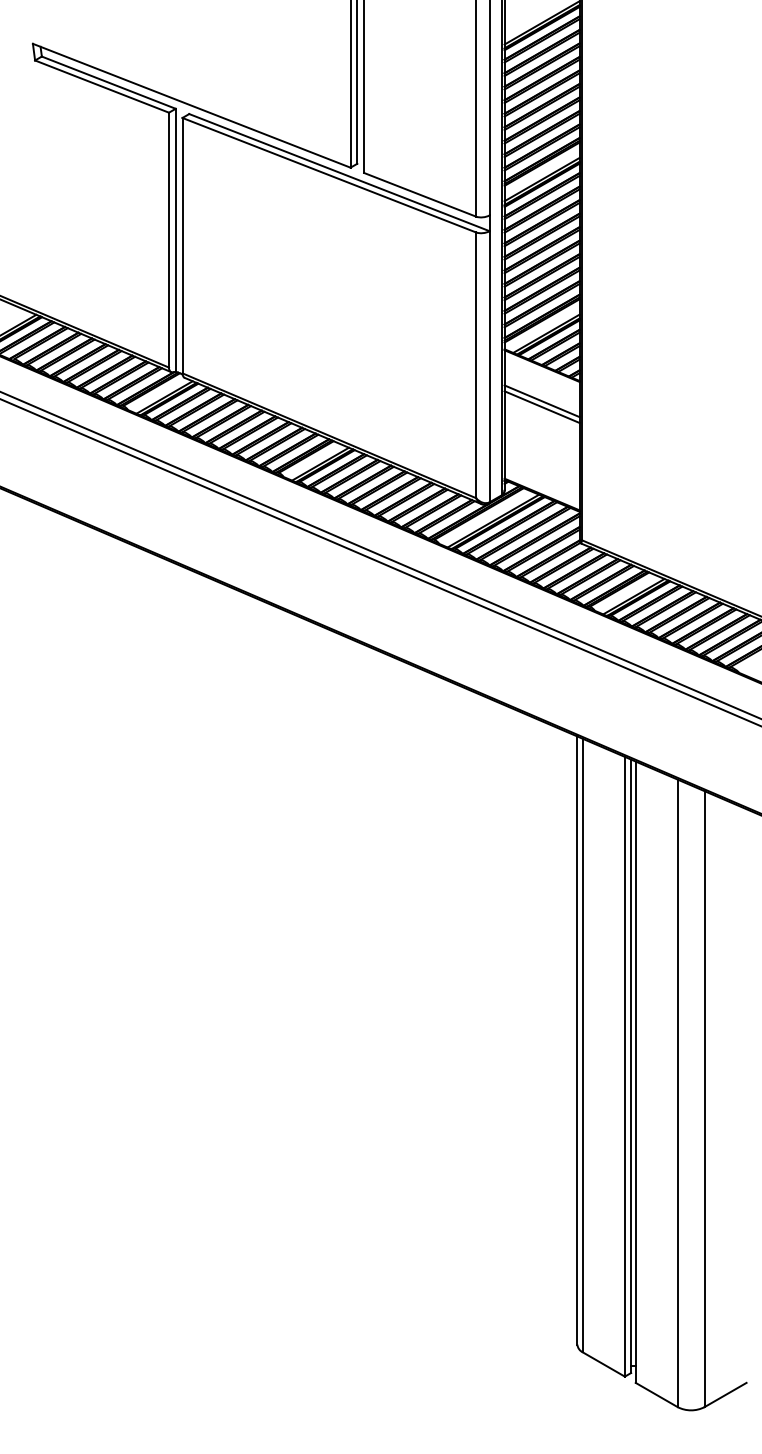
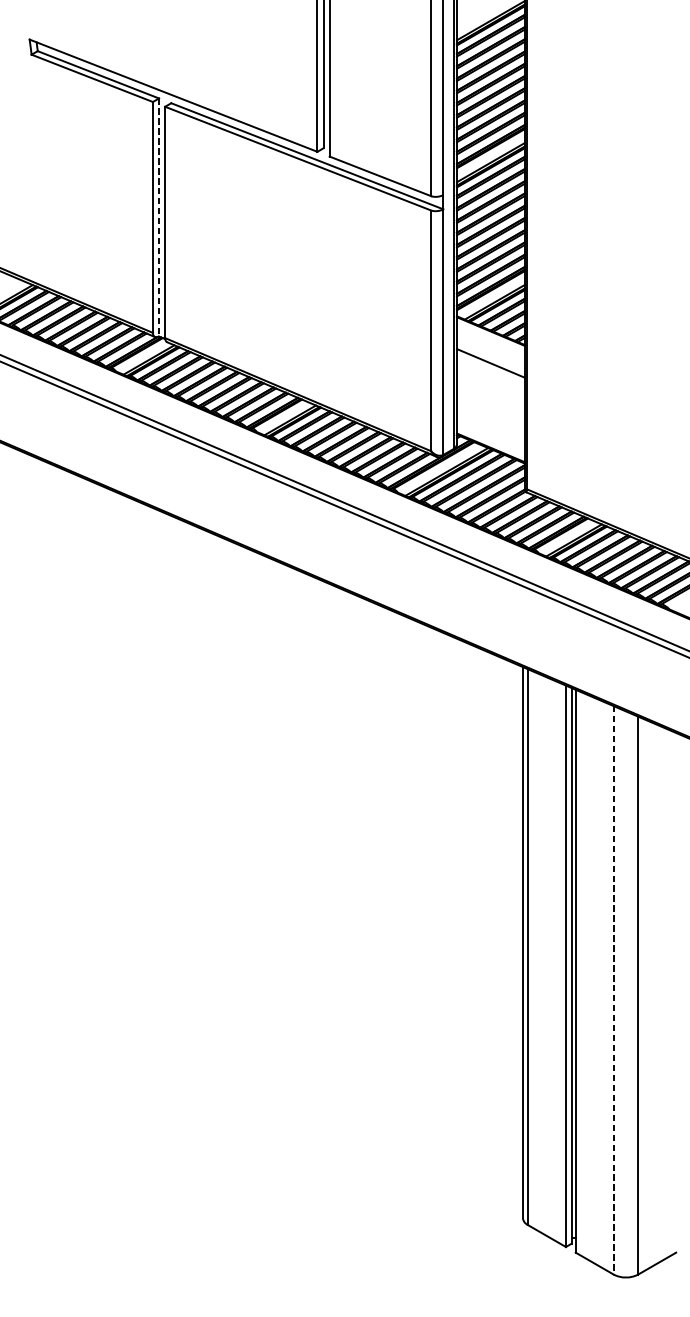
line: (175, 240) -> (158, 217), solid -> dashed
line: (541, 406) -> (490, 368), removed
line: (677, 1093) -> (613, 990), solid -> dashed

